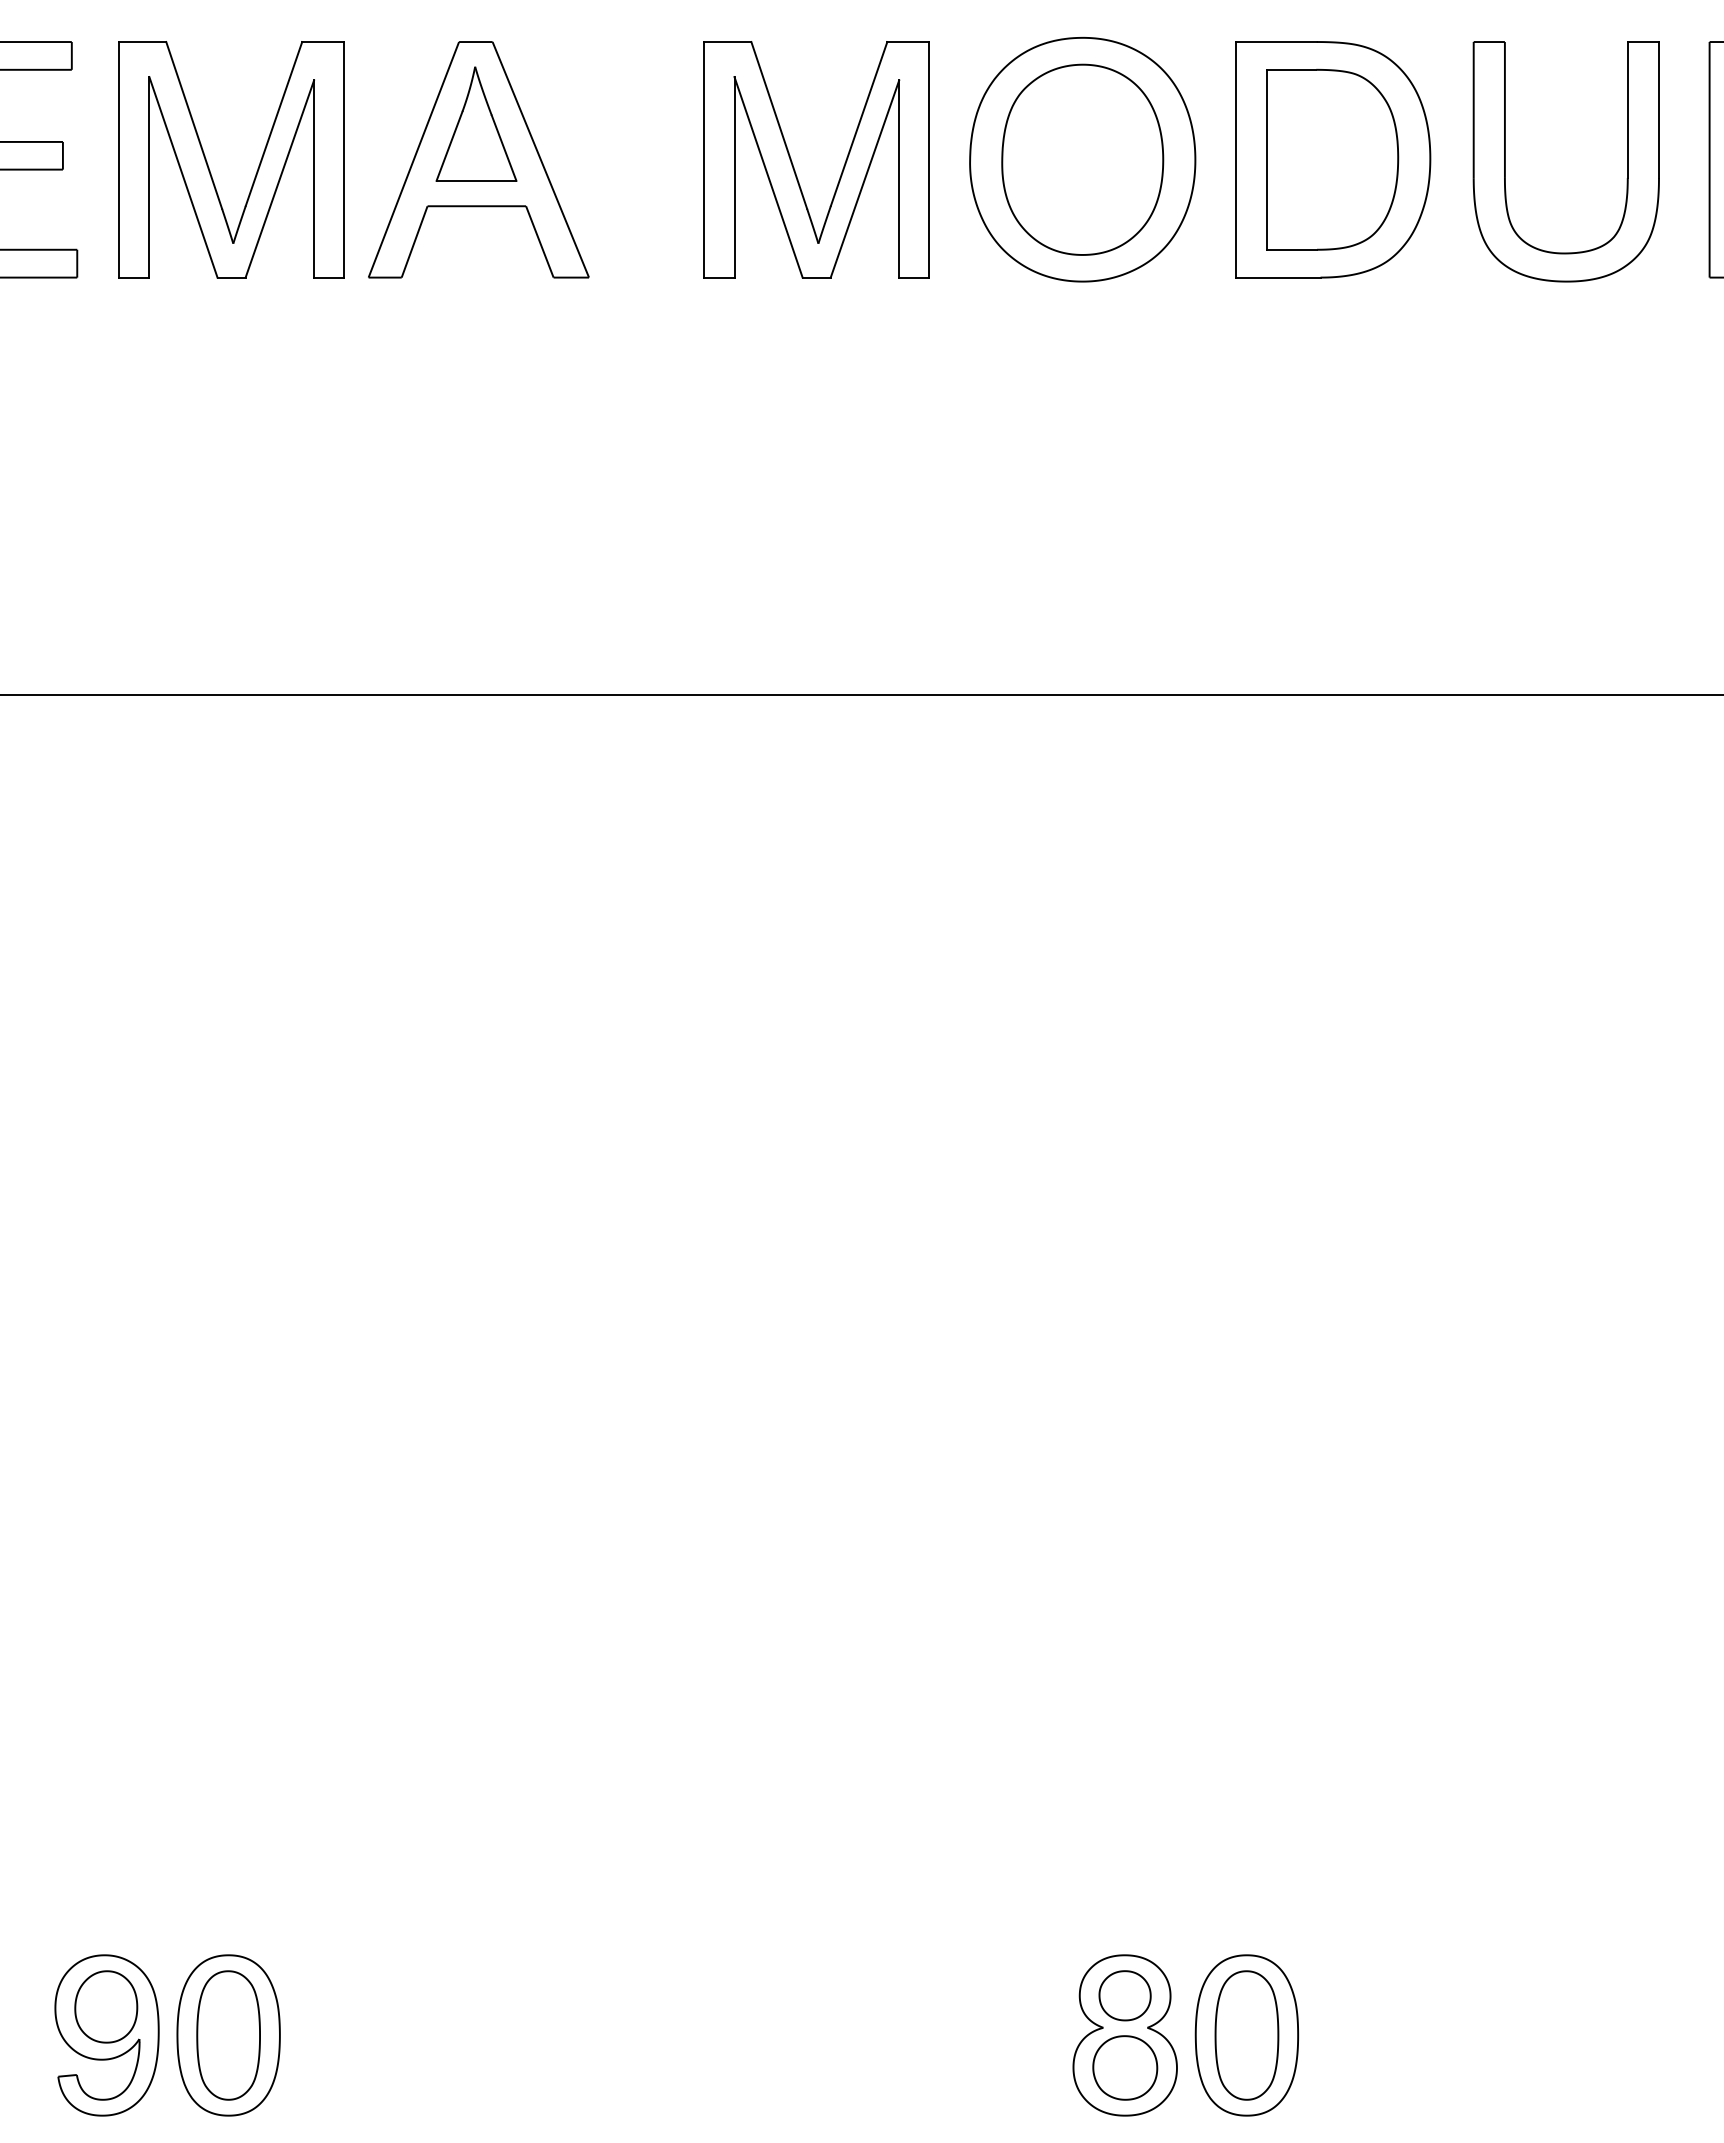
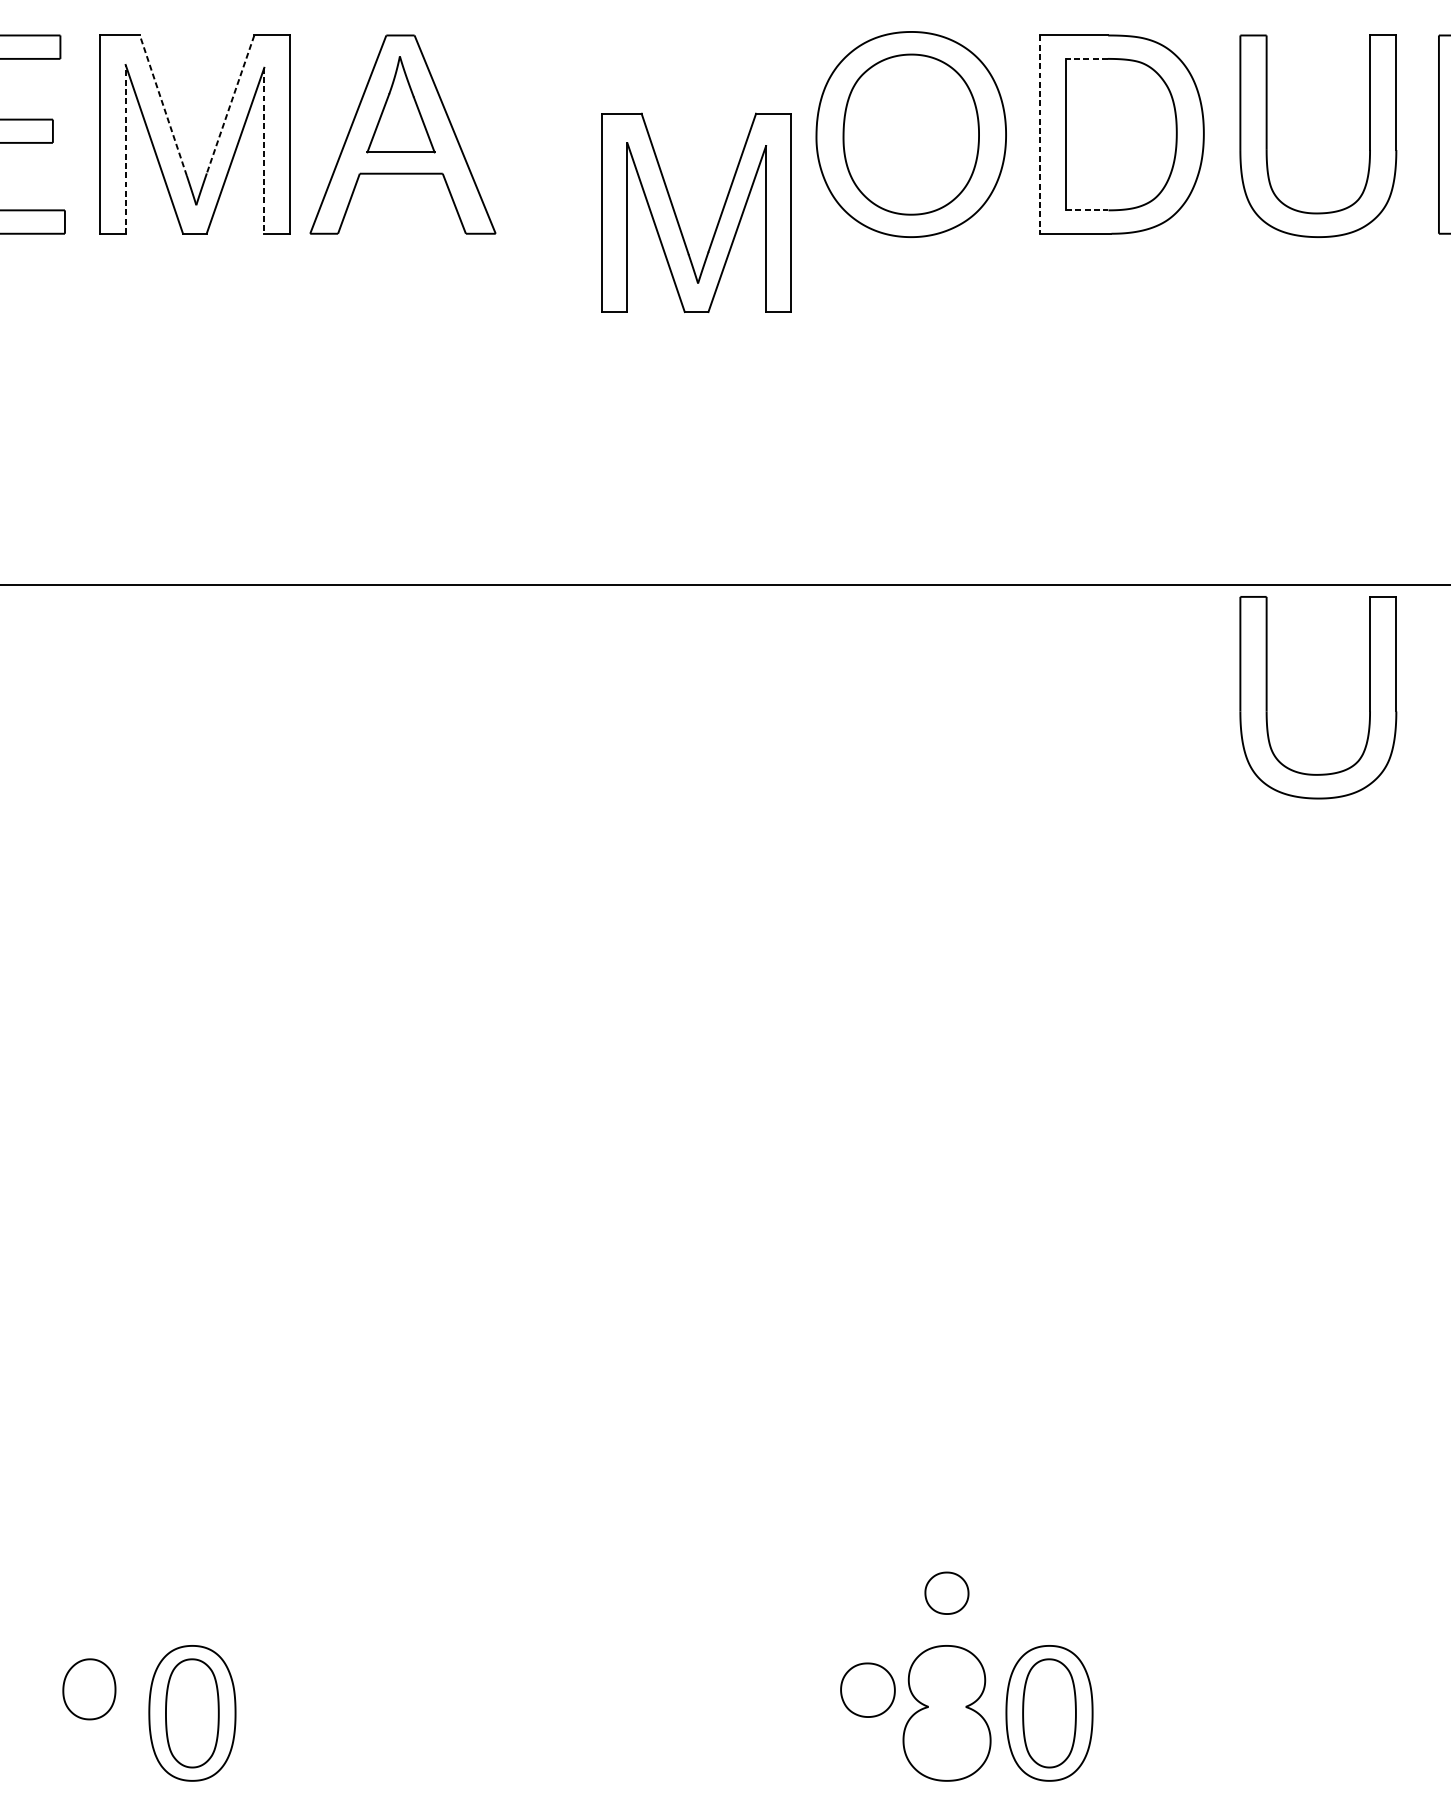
line: (1291, 69) -> (1087, 58), solid -> dashed
line: (274, 123) -> (231, 104), solid -> dashed
line: (194, 125) -> (163, 105), solid -> dashed
line: (1235, 159) -> (1039, 134), solid -> dashed
part: (794, 167) -> (677, 219), moved
line: (149, 176) -> (125, 148), solid -> dashed
line: (314, 179) -> (264, 151), solid -> dashed
line: (1292, 249) -> (1087, 210), solid -> dashed
part: (1505, 828) -> (1267, 697), added
part: (1124, 1995) -> (946, 1593), moved
part: (106, 2035) -> (89, 1713), removed
part: (1125, 2067) -> (868, 1689), moved

